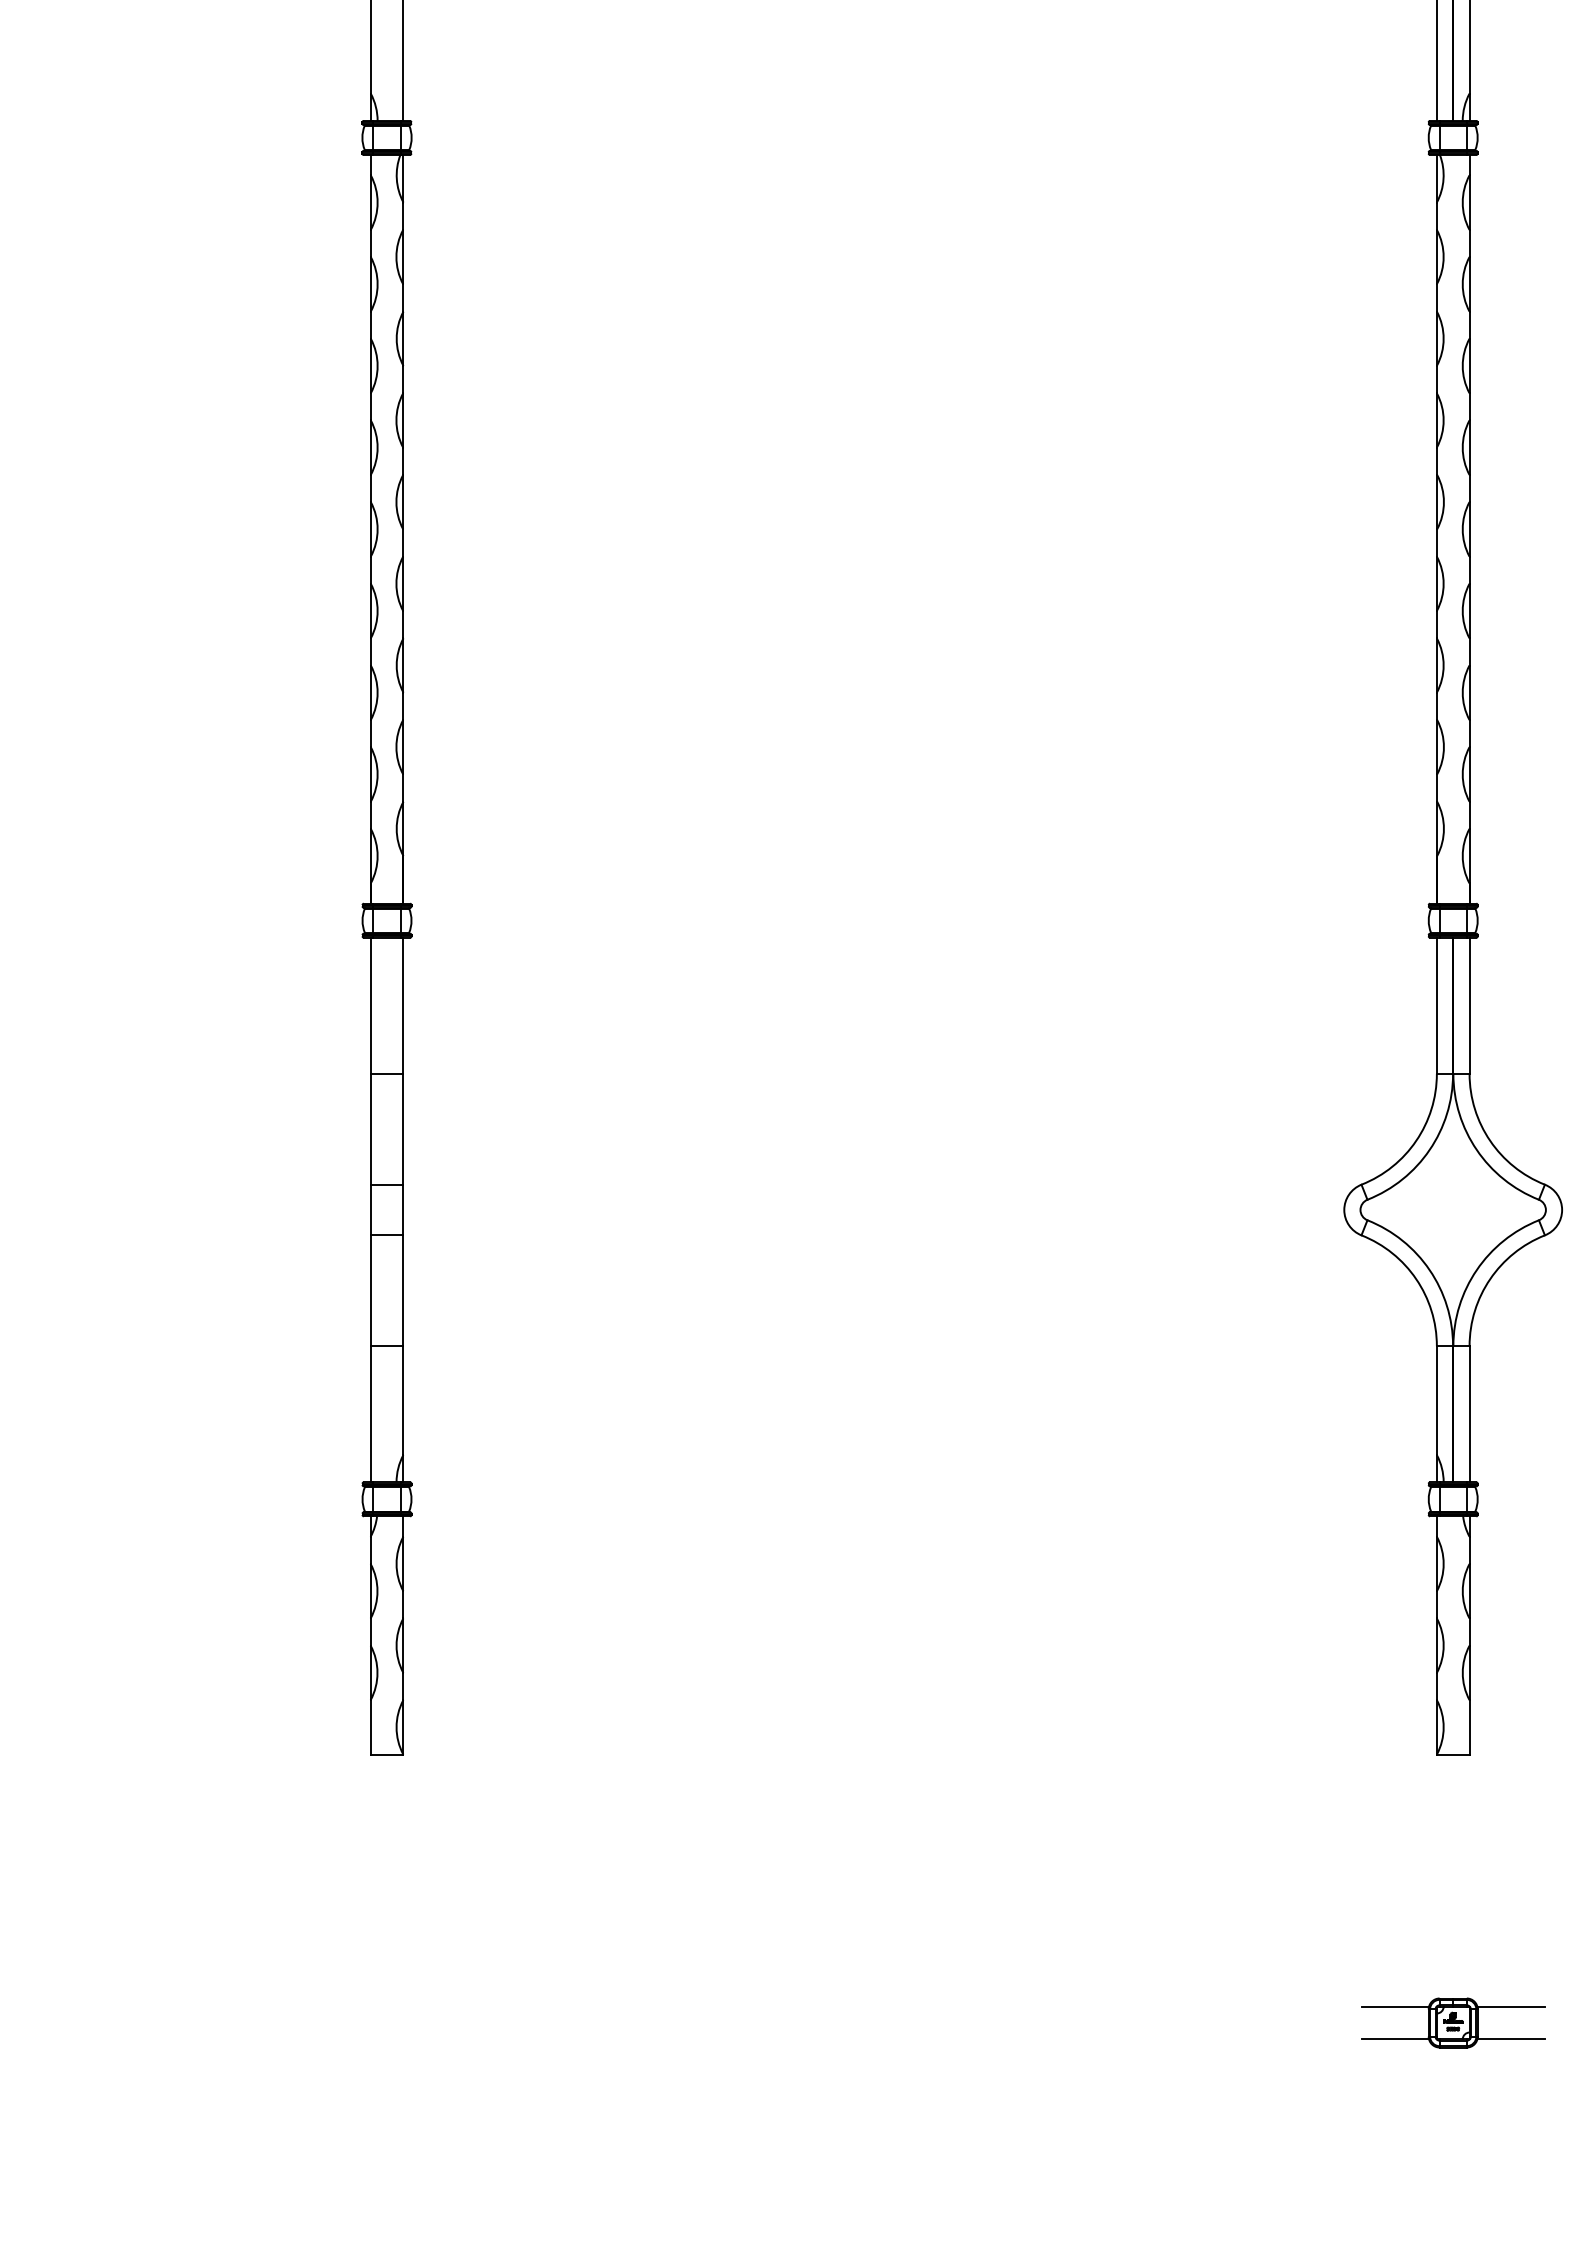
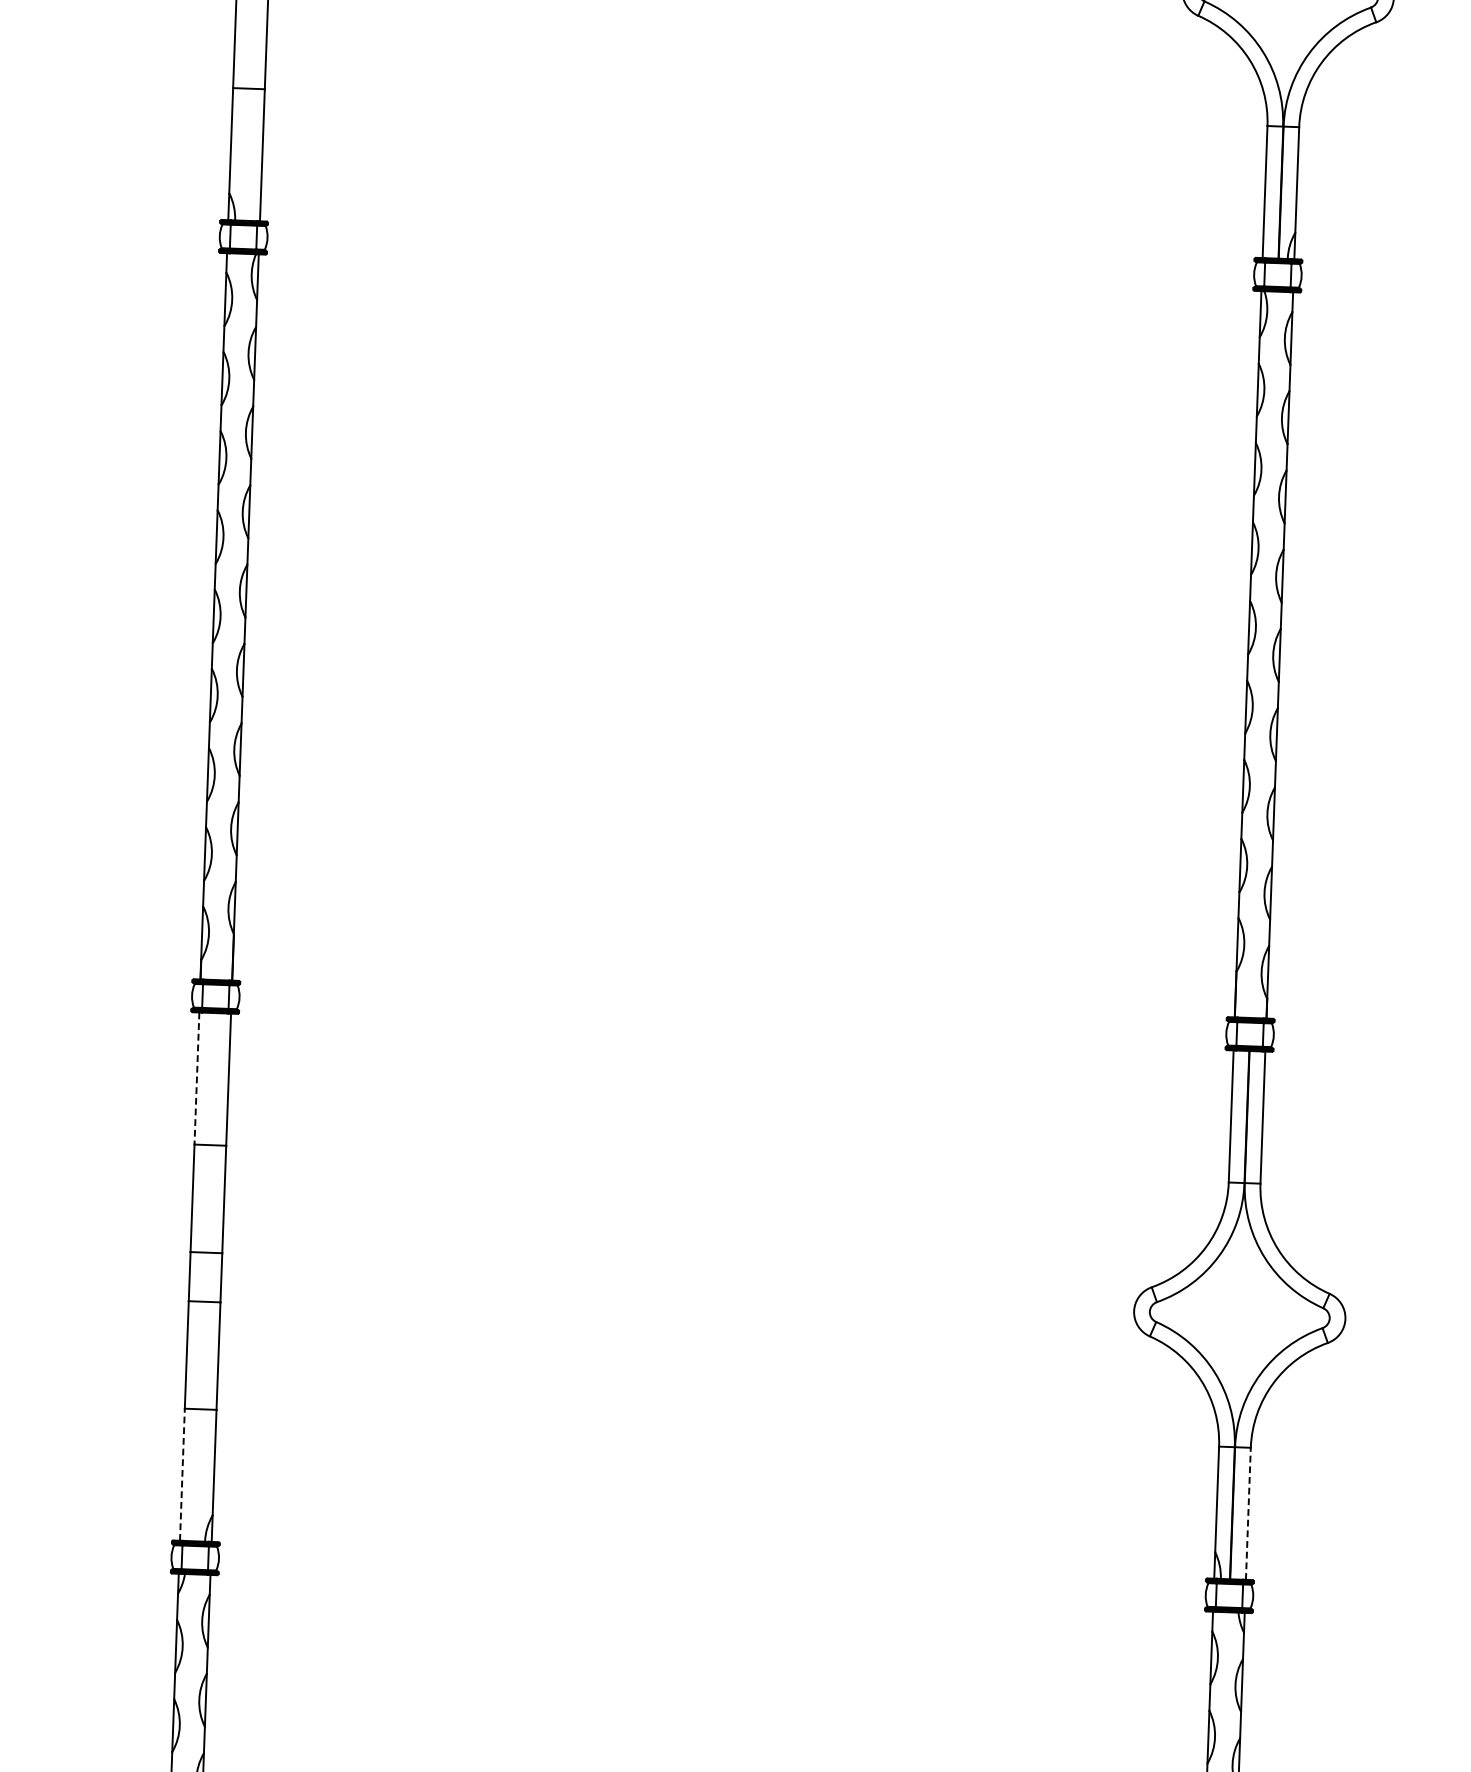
line: (370, 1006) -> (196, 1079), solid -> dashed
line: (370, 1413) -> (182, 1474), solid -> dashed
line: (1469, 1413) -> (1248, 1513), solid -> dashed

